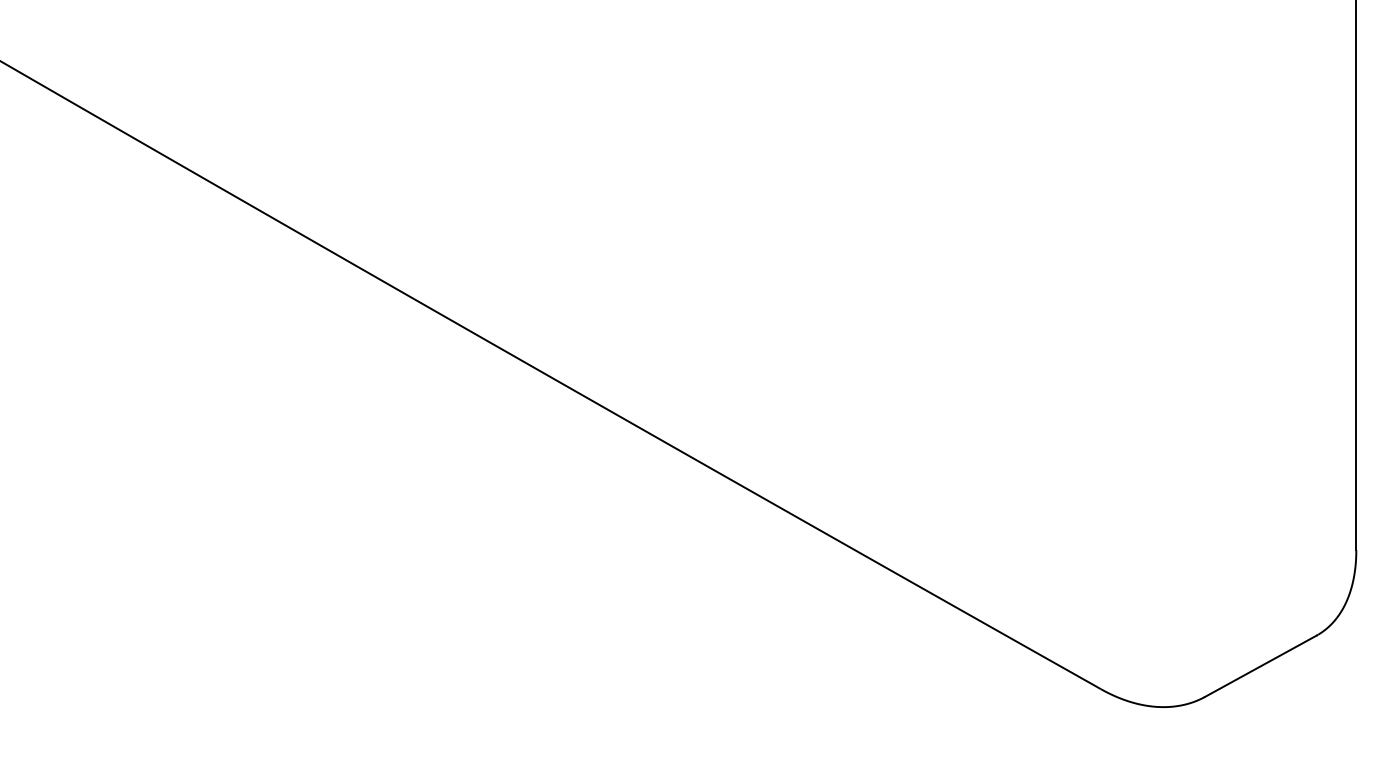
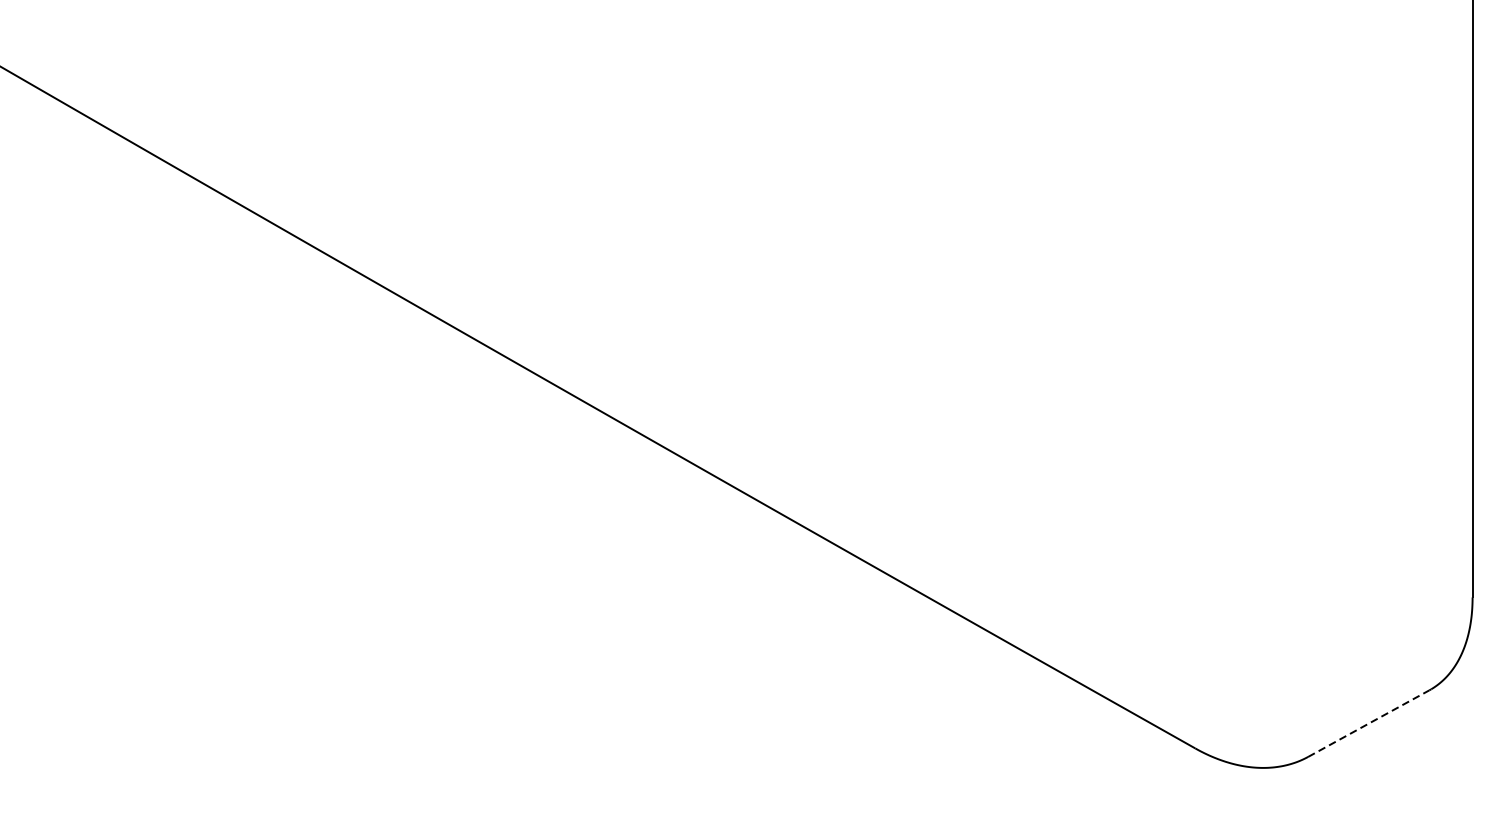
line: (1260, 666) -> (1368, 723), solid -> dashed

